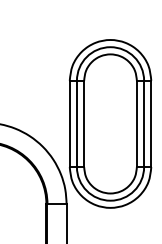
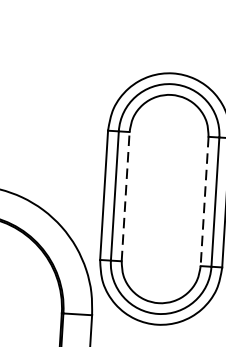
line: (84, 123) -> (126, 196), solid -> dashed
line: (136, 124) -> (203, 202), solid -> dashed

